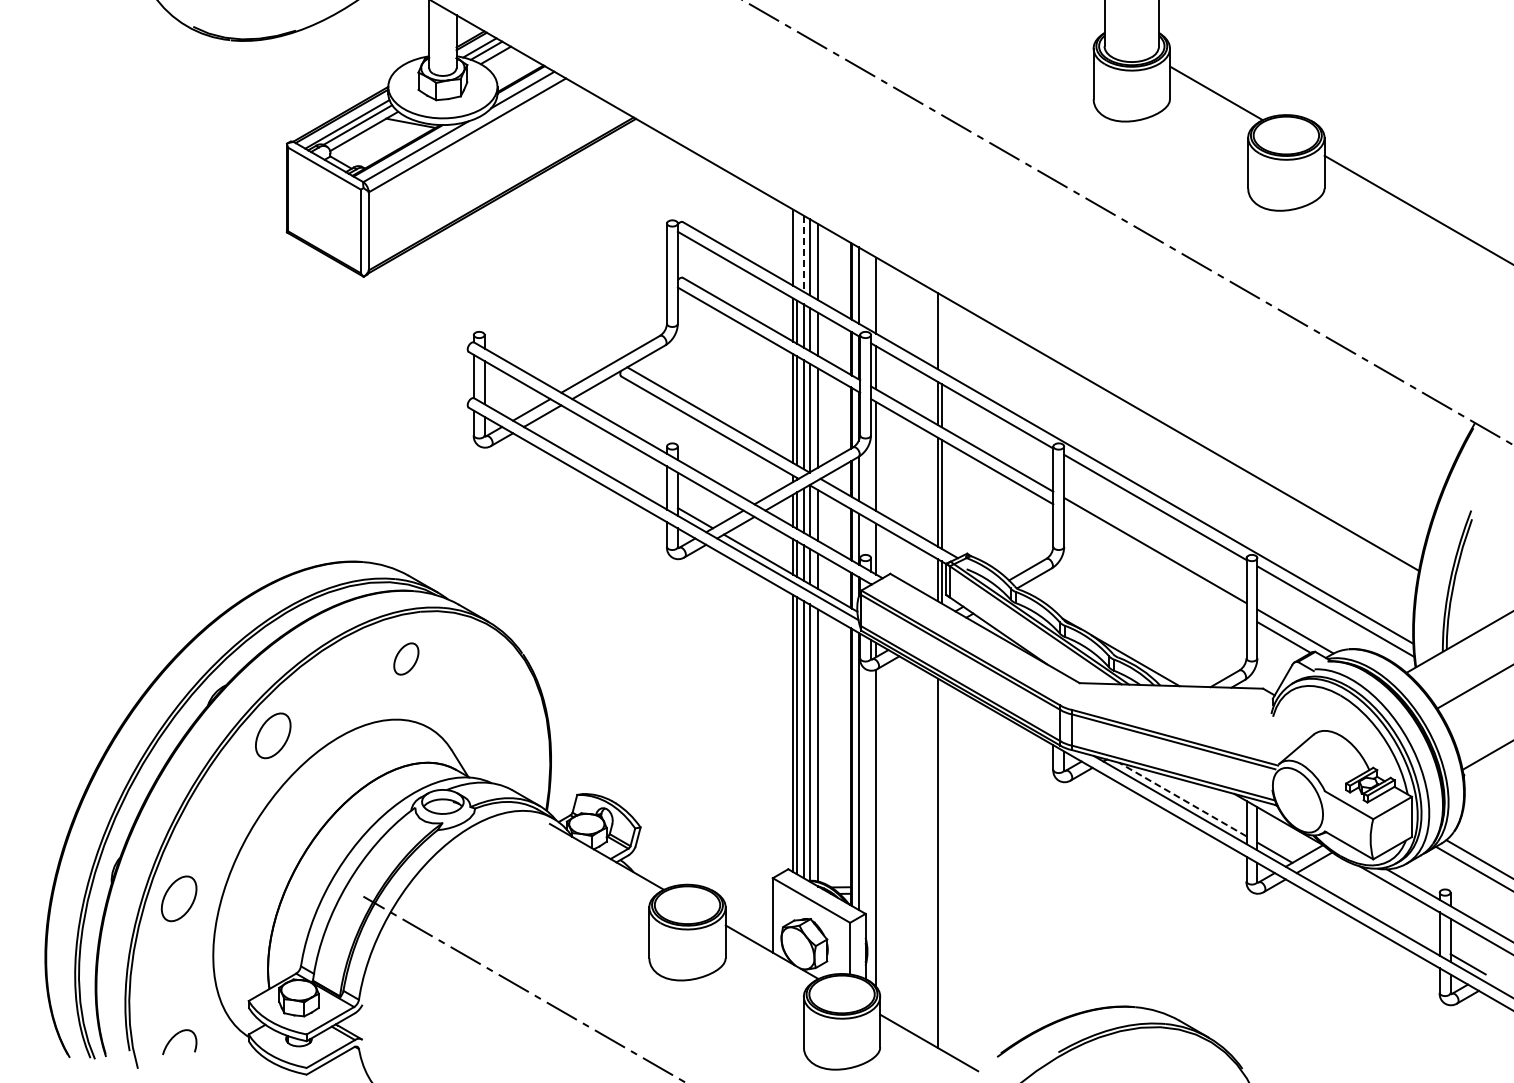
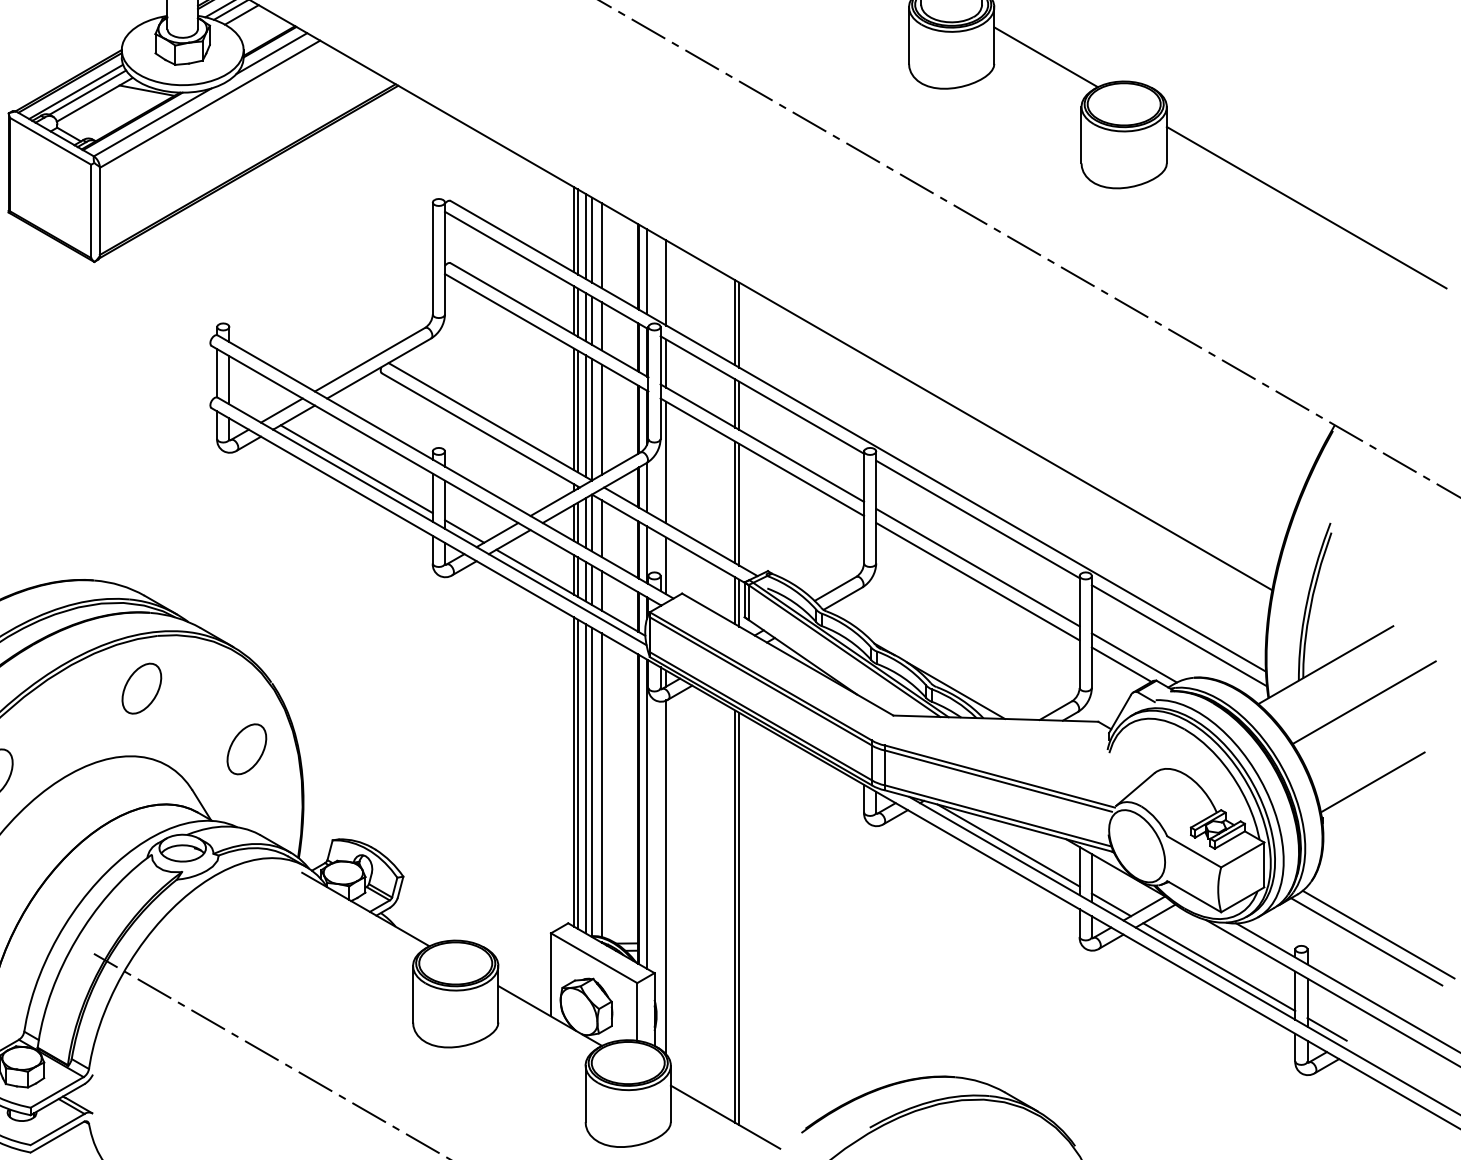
line: (797, 249) -> (578, 231), added
line: (803, 254) -> (585, 237), dashed -> solid
line: (941, 333) -> (739, 325), added
line: (598, 462) -> (356, 469), added
line: (1155, 562) -> (978, 580), added
part: (406, 658) -> (142, 688), size x1.43
part: (500, 713) -> (247, 749), added
line: (1182, 799) -> (1008, 845), dashed -> solid
line: (941, 865) -> (739, 919), added
line: (1371, 908) -> (1219, 967), added

